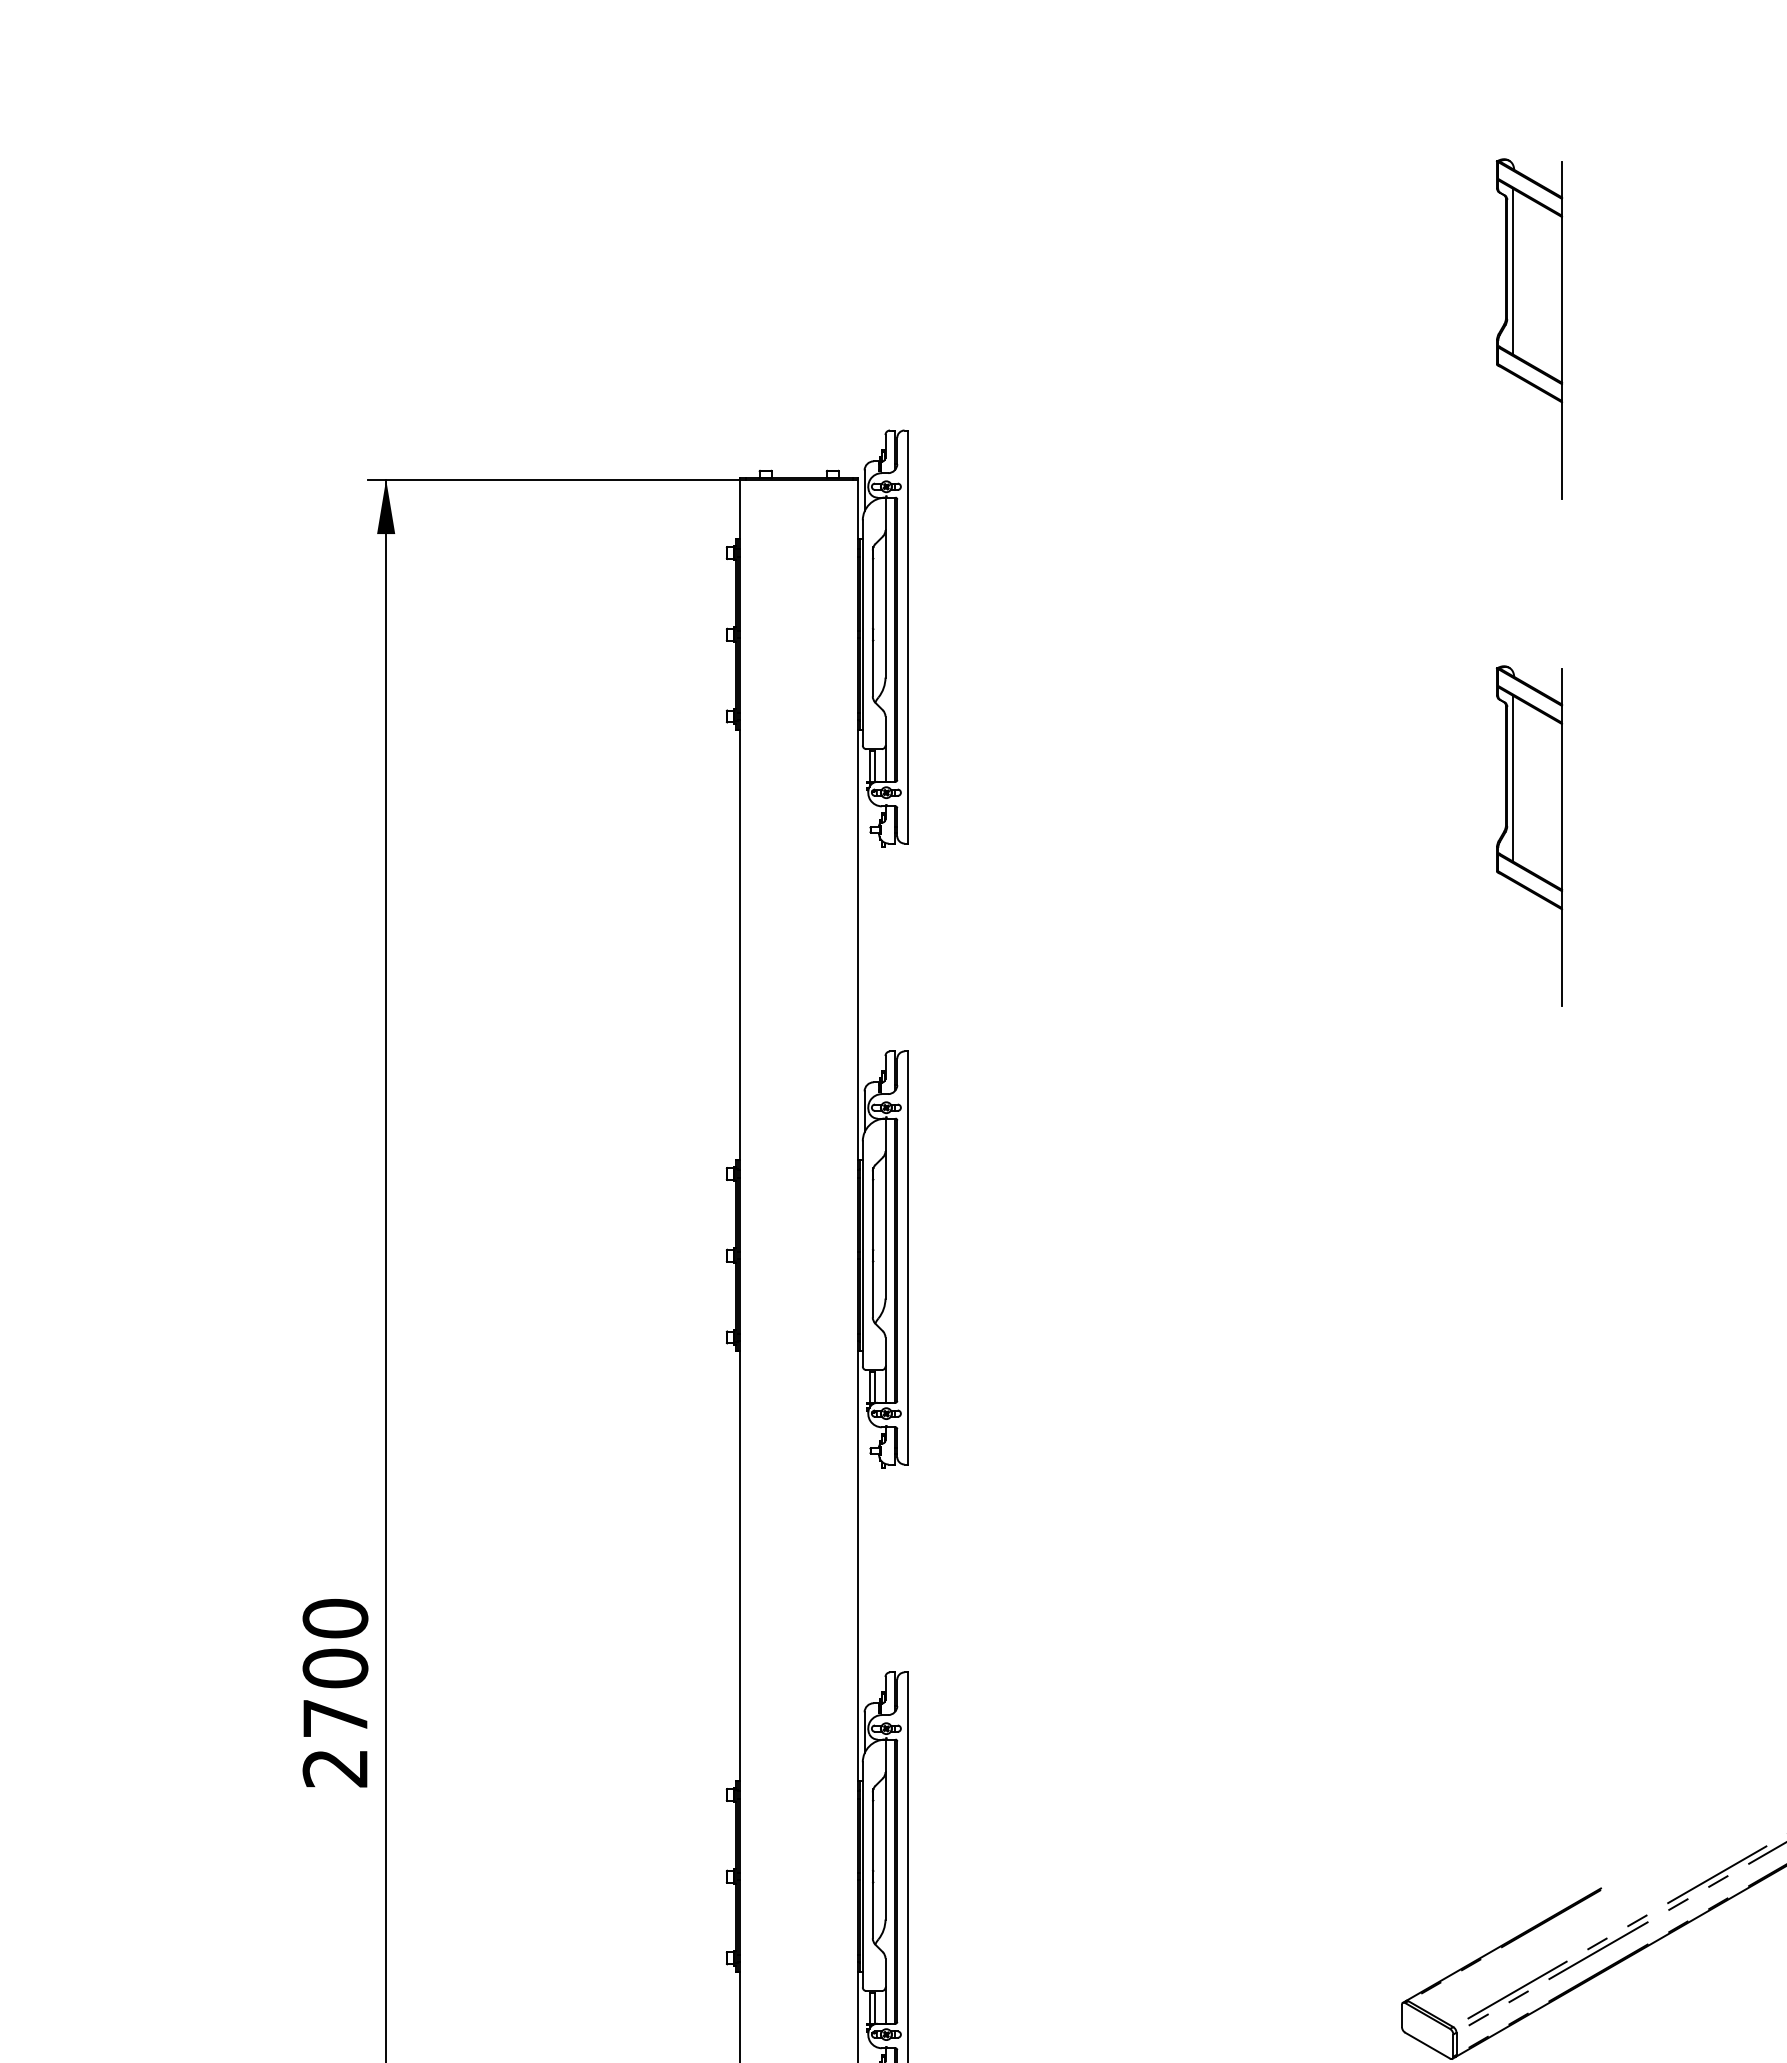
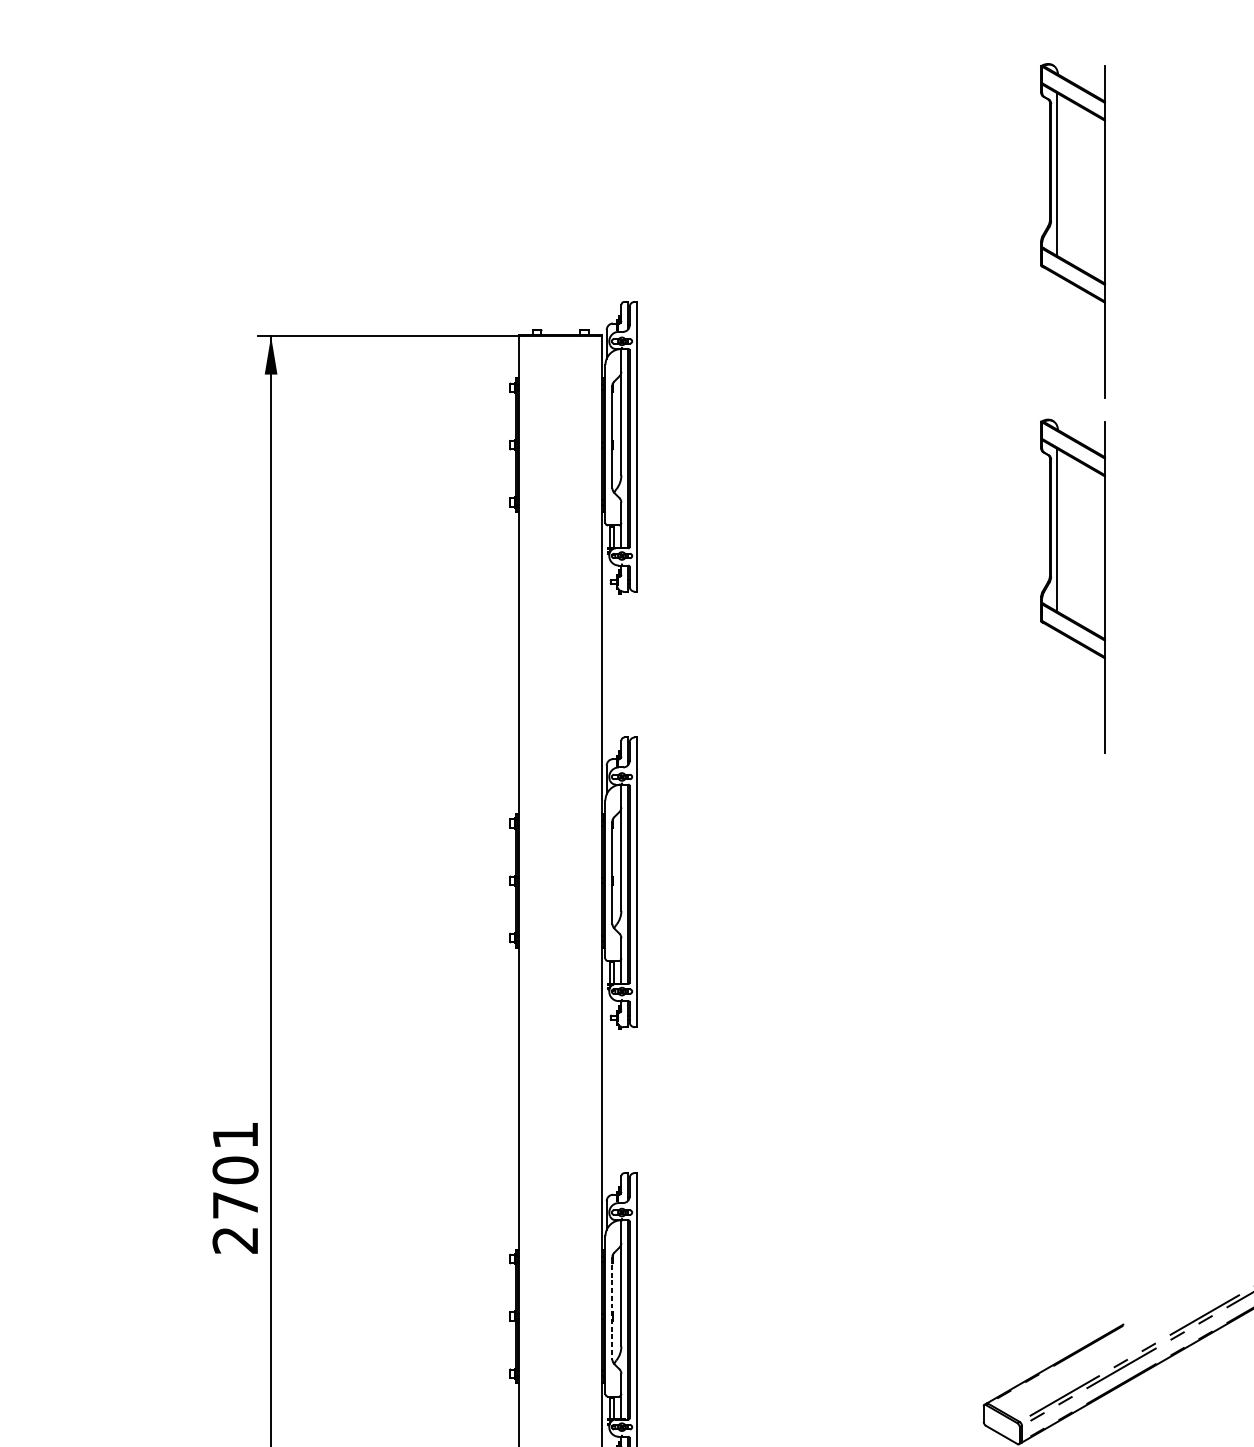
part: (1529, 328) -> (1073, 230), size x1.4
part: (1529, 835) -> (1073, 586), size x1.4
text: (335, 1618) -> (235, 1135), 2700 -> 2701
line: (872, 1865) -> (612, 1308), solid -> dashed

